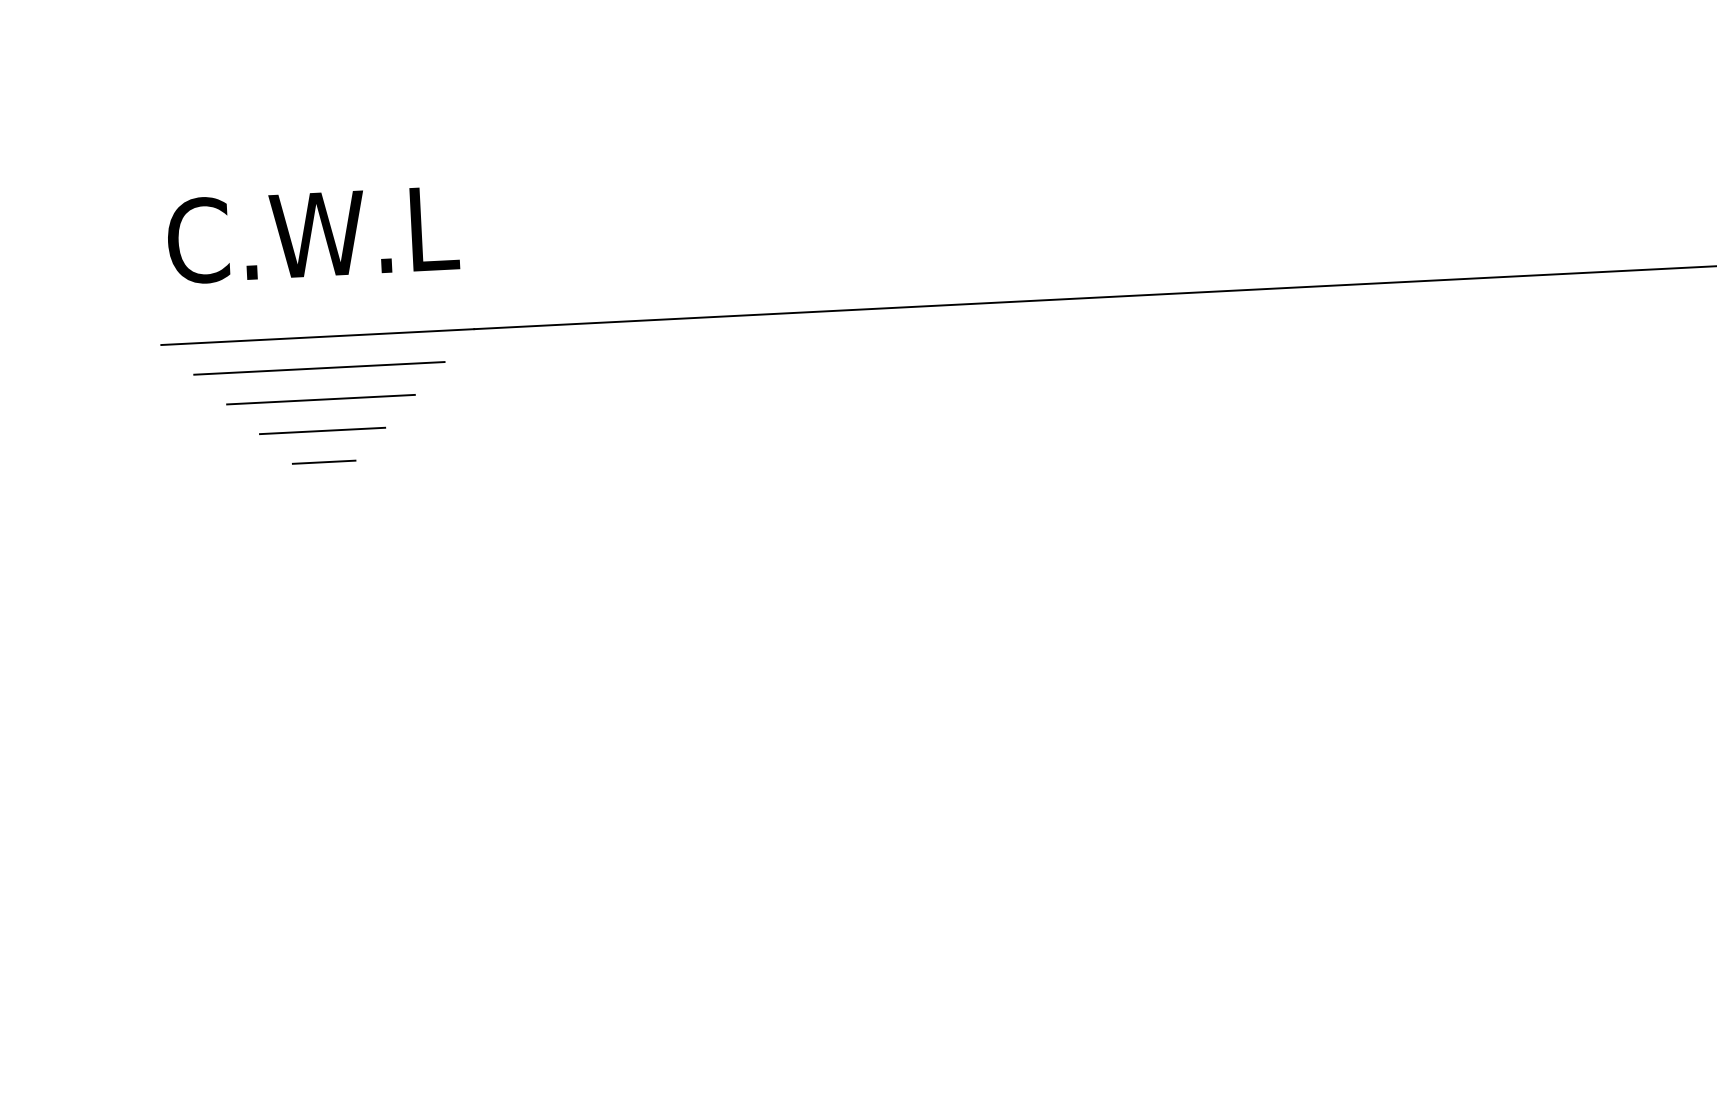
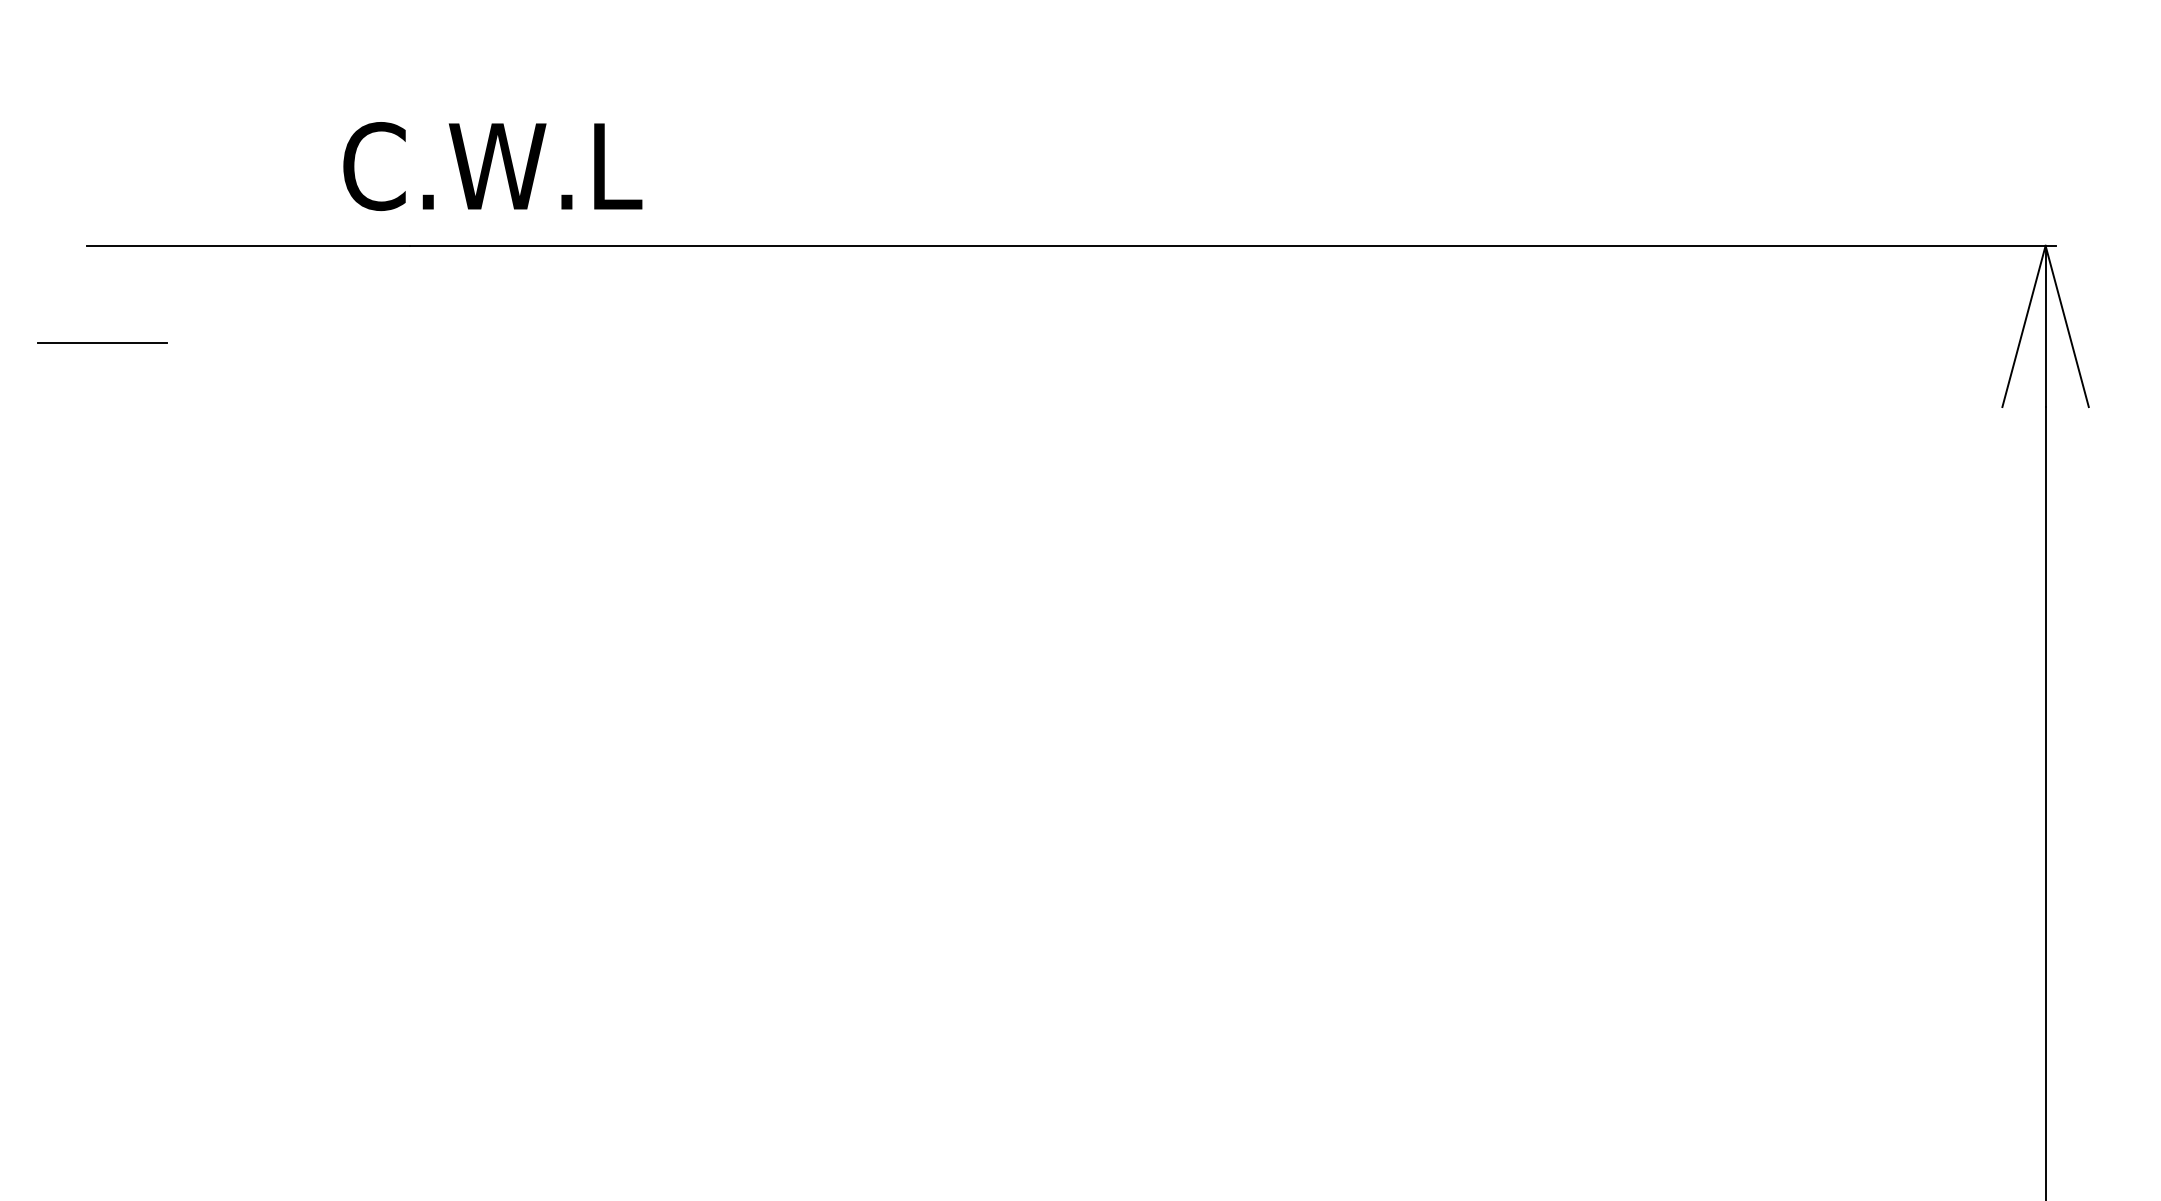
text: (312, 234) -> (492, 166), moved
line: (319, 368) -> (248, 278), removed
line: (321, 399) -> (248, 310), removed
line: (322, 430) -> (102, 342), moved
line: (324, 461) -> (248, 374), removed

